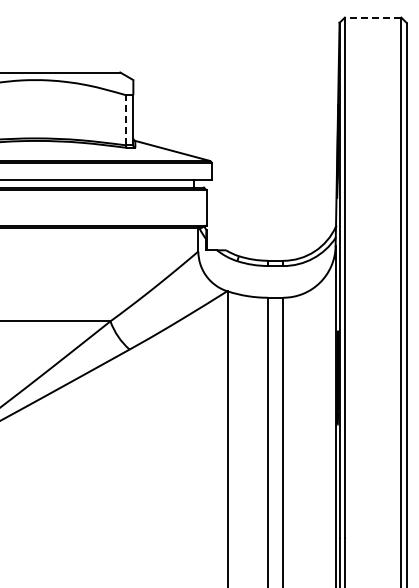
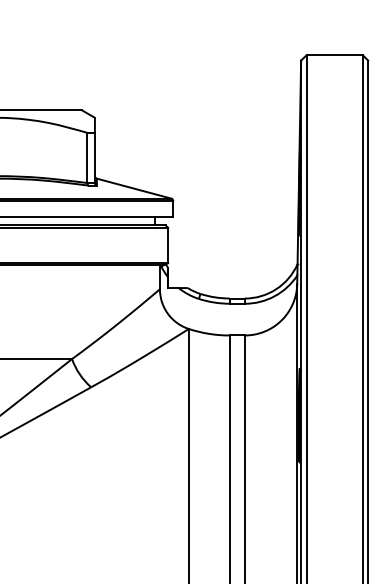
line: (372, 17) -> (334, 55), dashed -> solid
line: (125, 119) -> (87, 157), dashed -> solid

